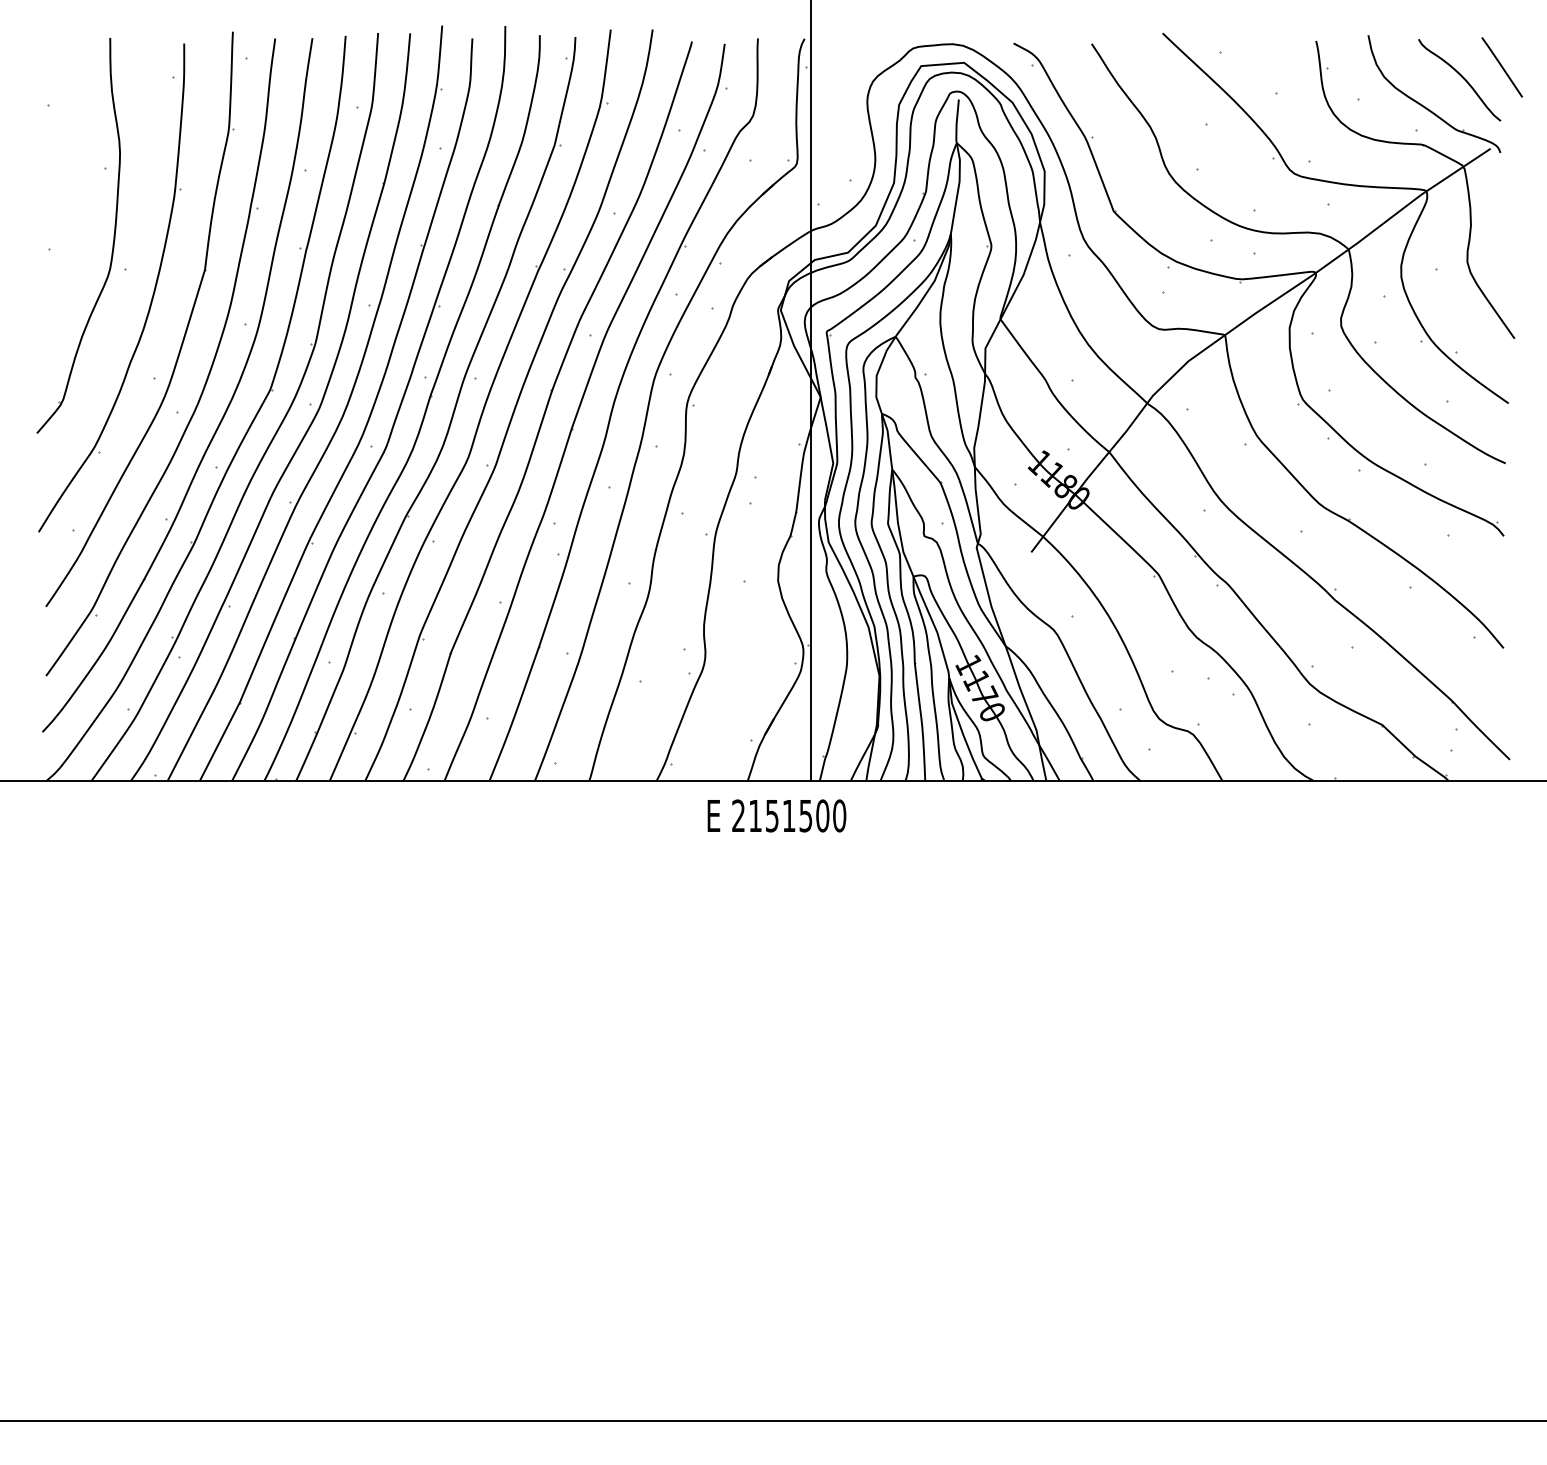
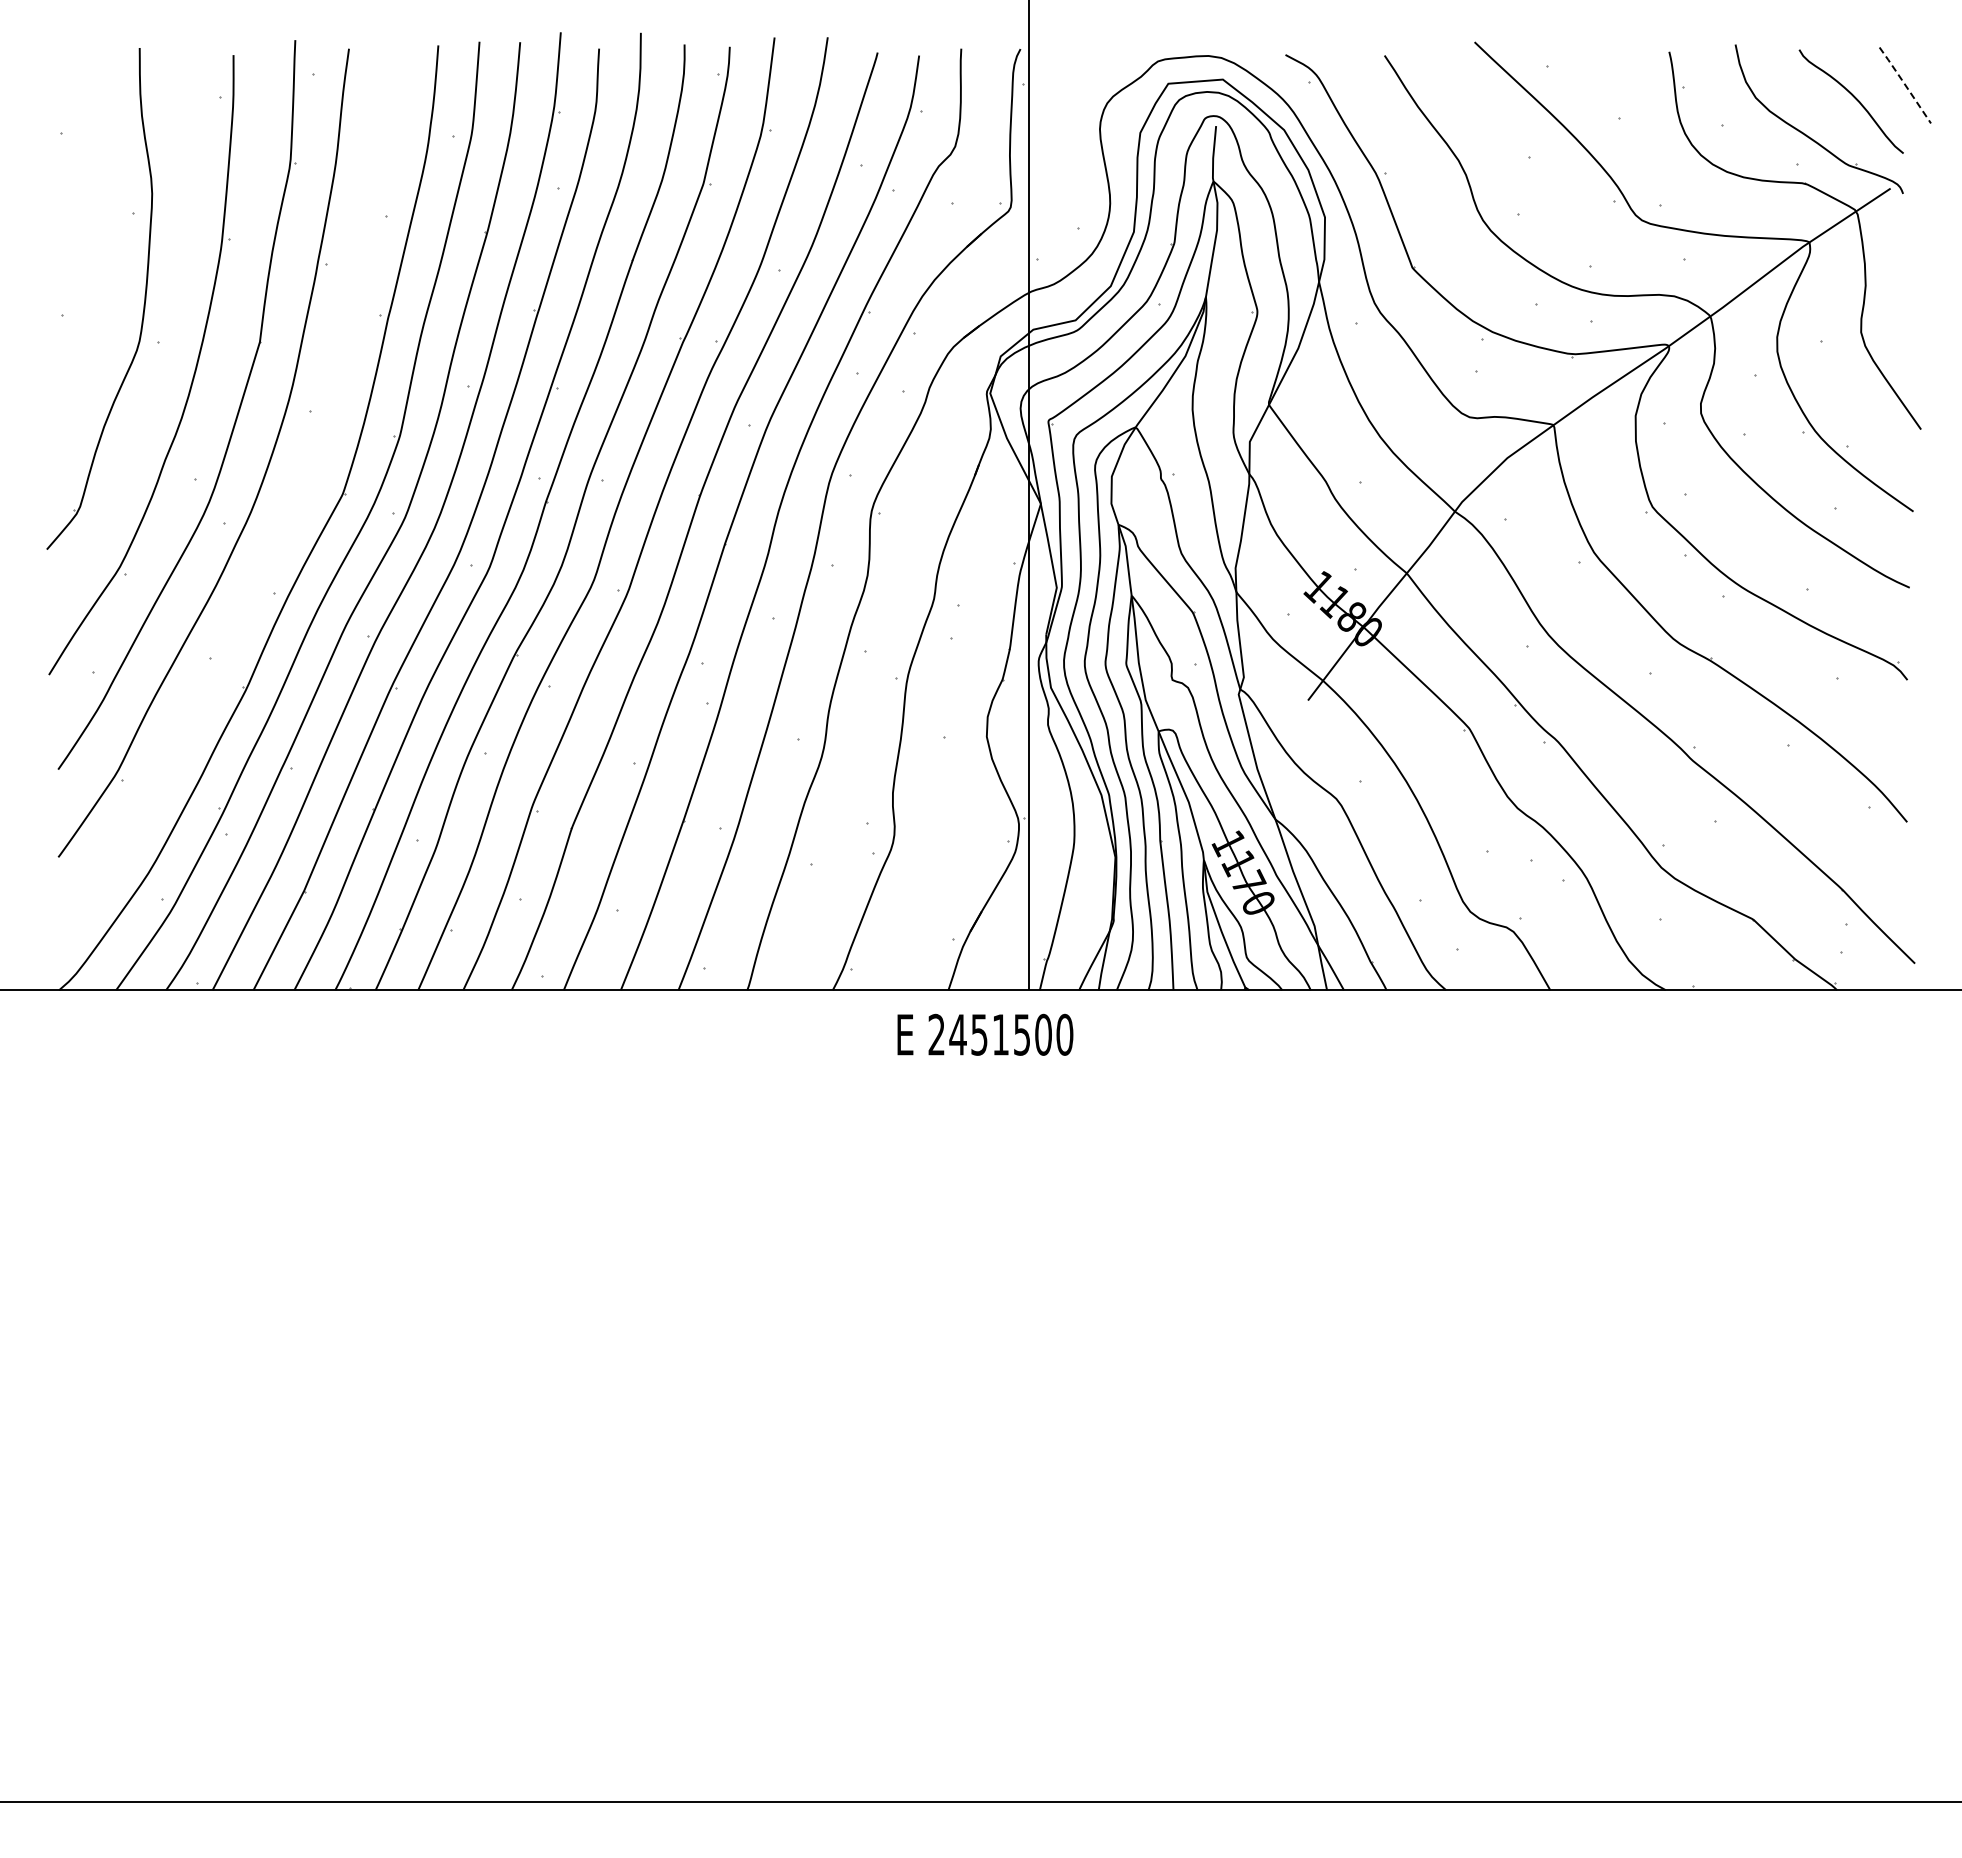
line: (1501, 66) -> (1904, 84), solid -> dashed
part: (225, 409) -> (286, 519), removed
text: (754, 815) -> (957, 1034), 2151500 -> 2451500

